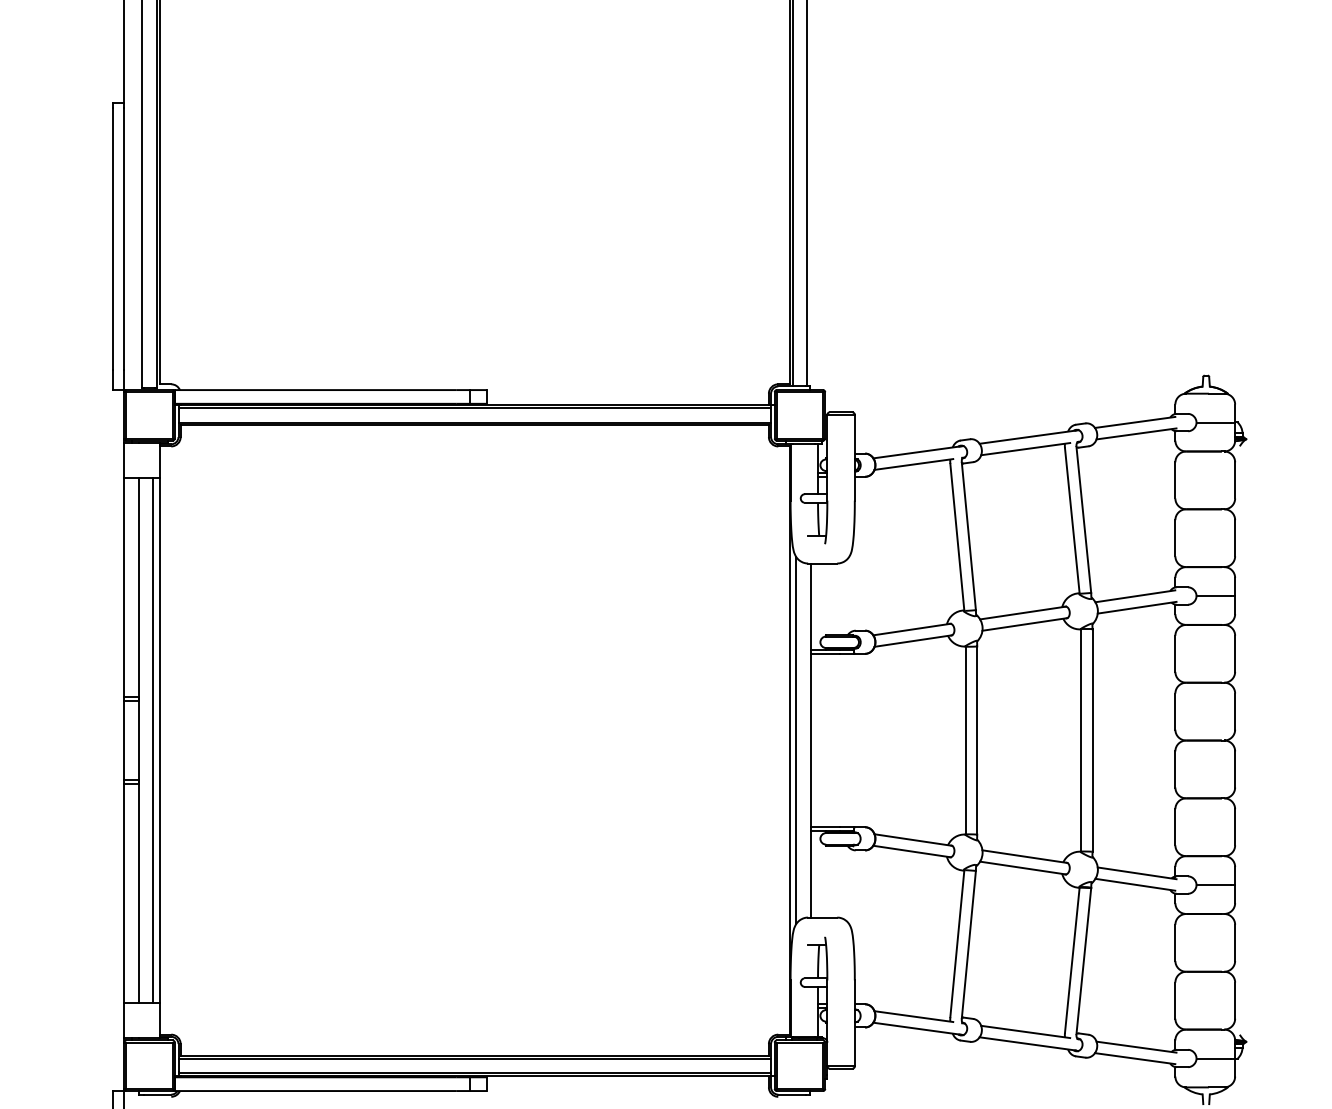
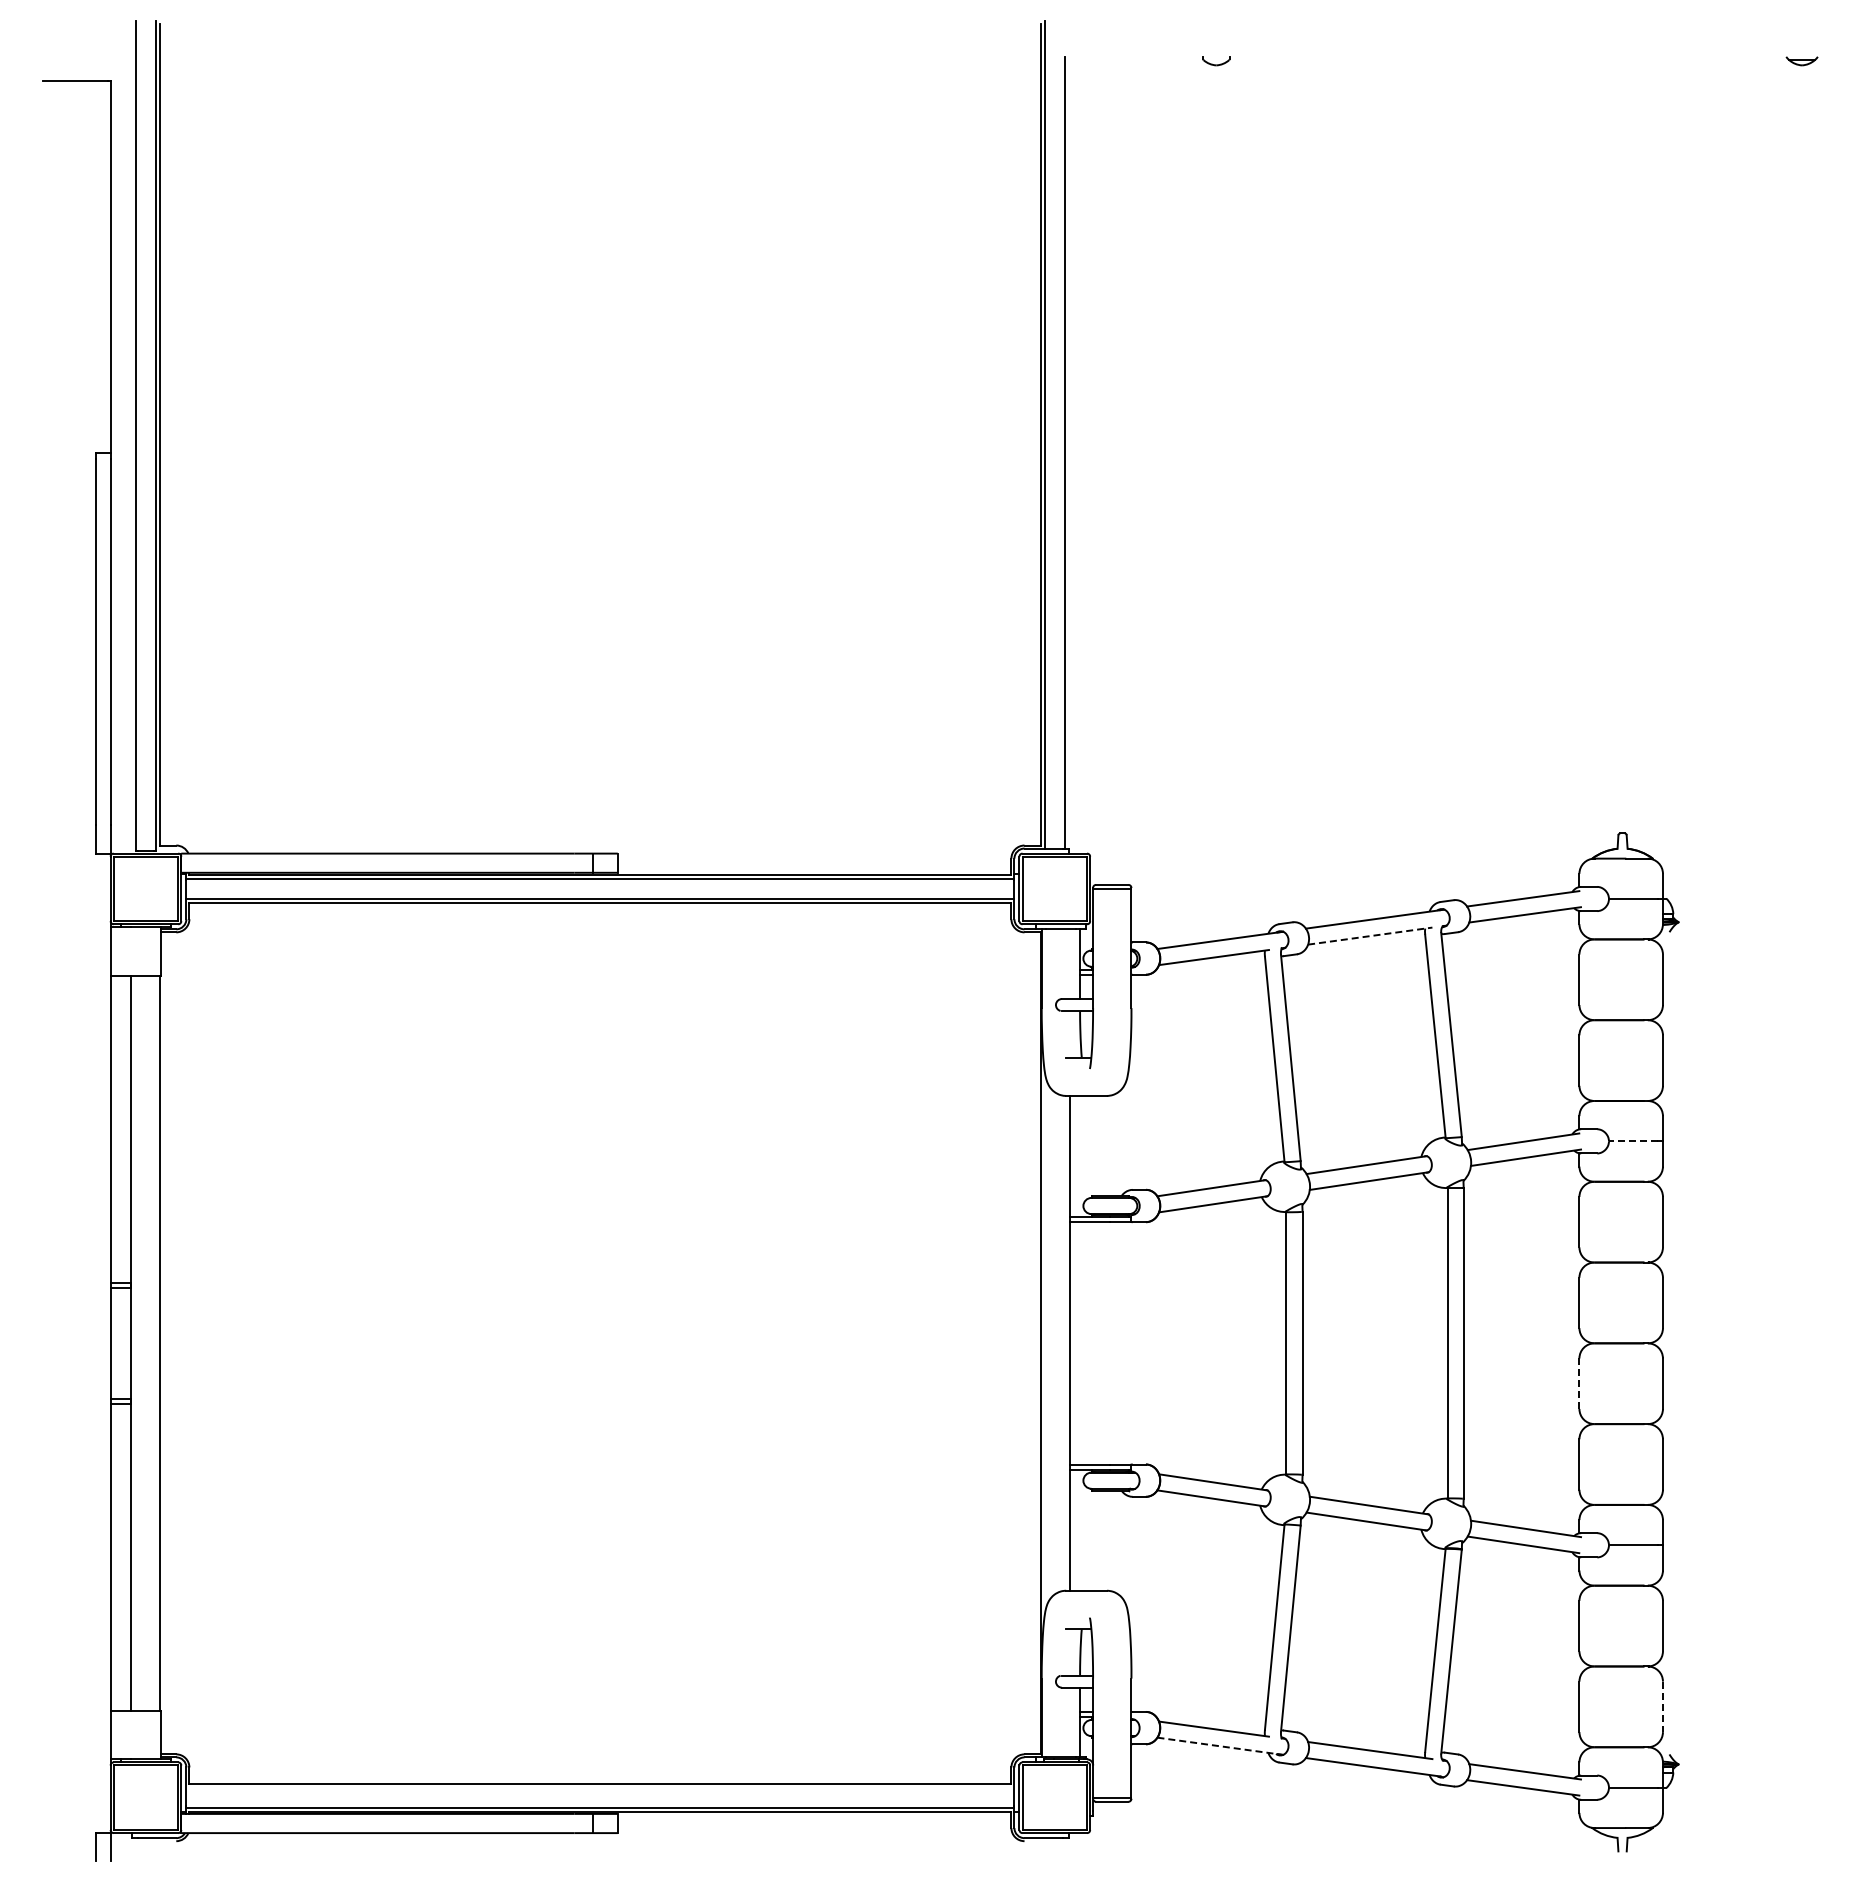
line: (1025, 449) -> (1370, 936), solid -> dashed
line: (1213, 596) -> (1632, 1141), solid -> dashed
line: (153, 740) -> (151, 1343), removed
line: (796, 740) -> (1049, 1343), removed
line: (1175, 770) -> (1579, 1384), solid -> dashed
line: (1234, 1001) -> (1662, 1707), solid -> dashed
line: (918, 1029) -> (1220, 1746), solid -> dashed
line: (474, 1058) -> (600, 1787), removed

